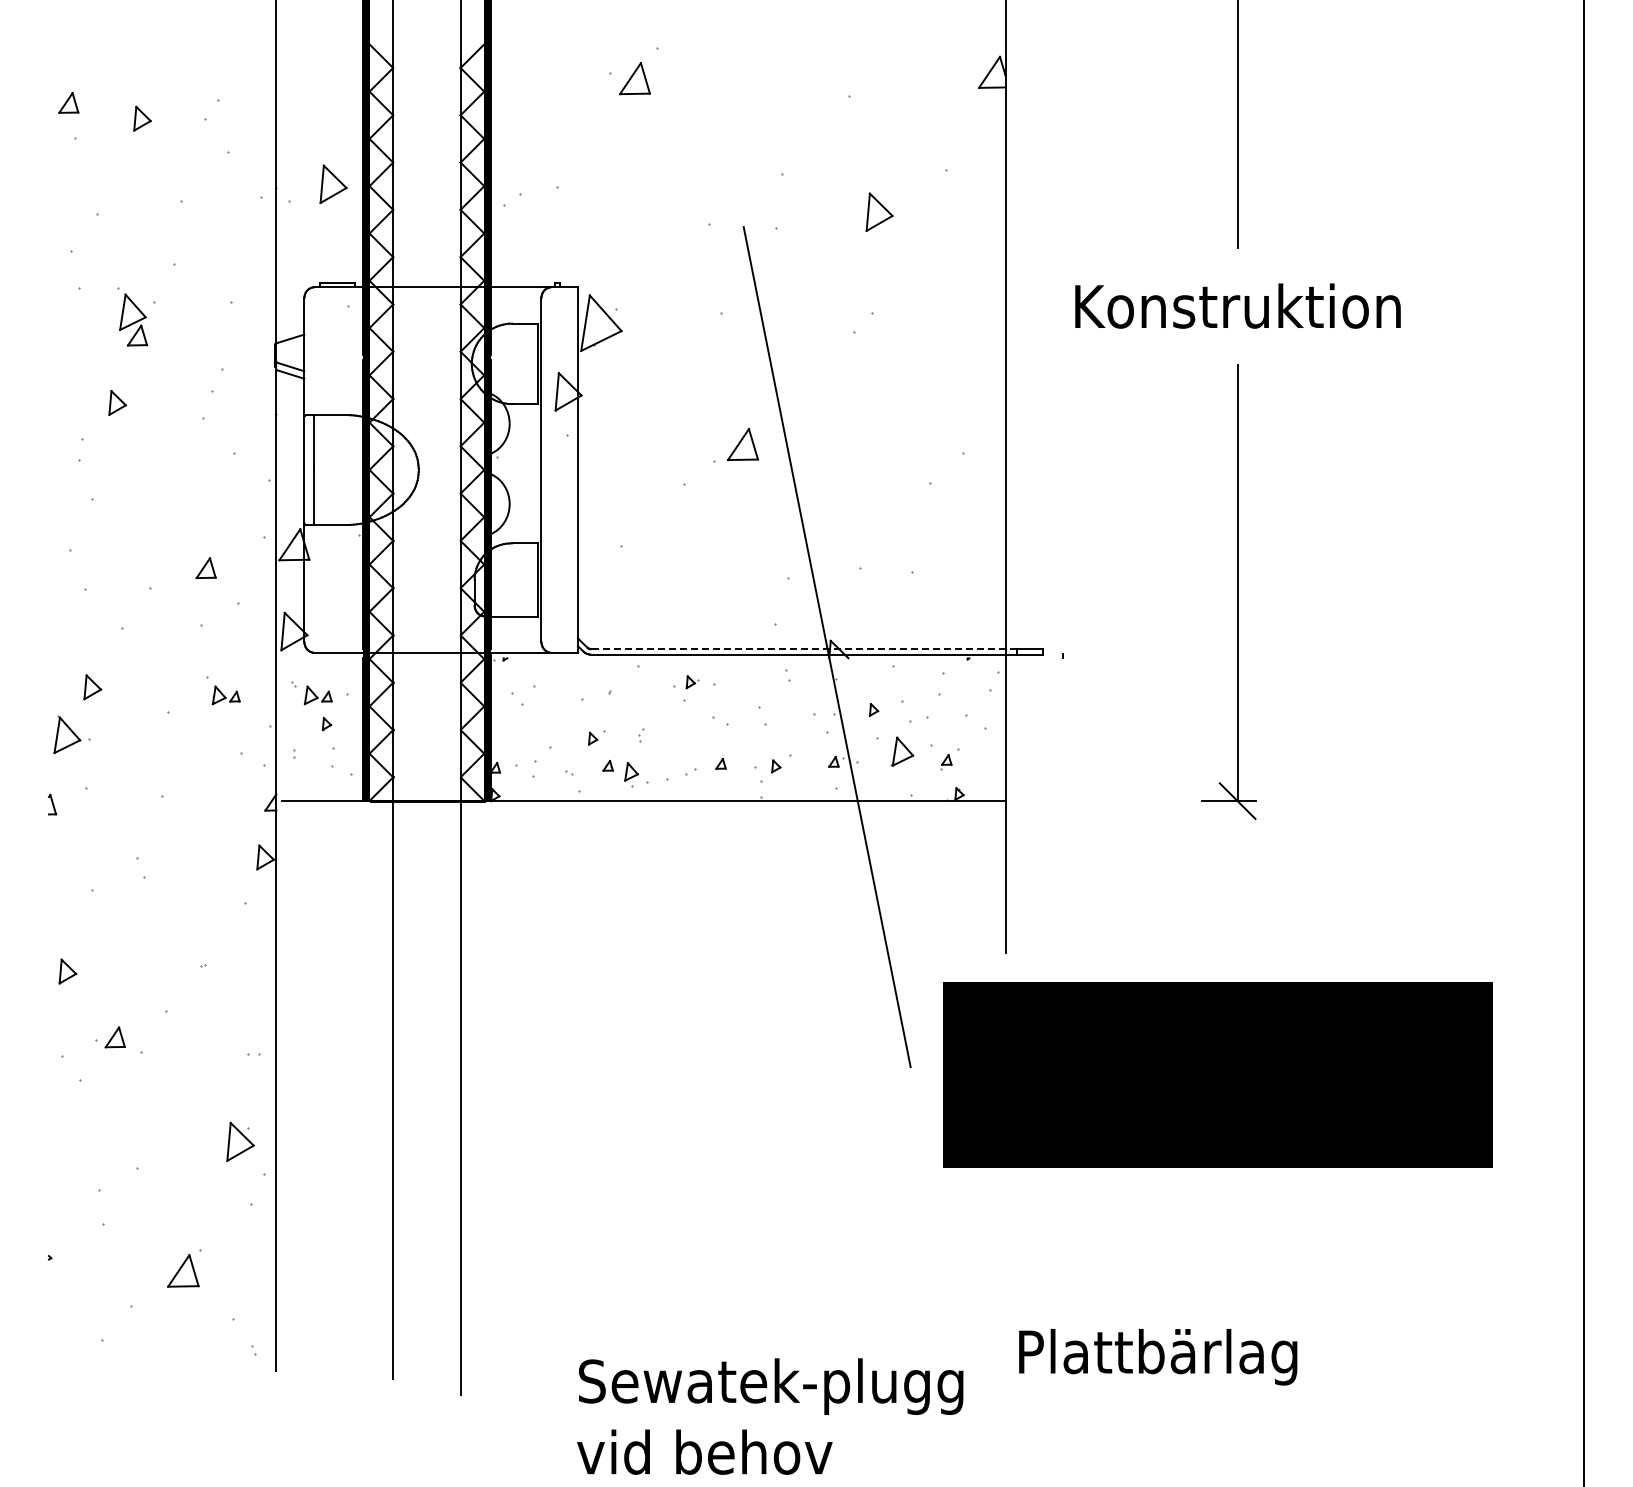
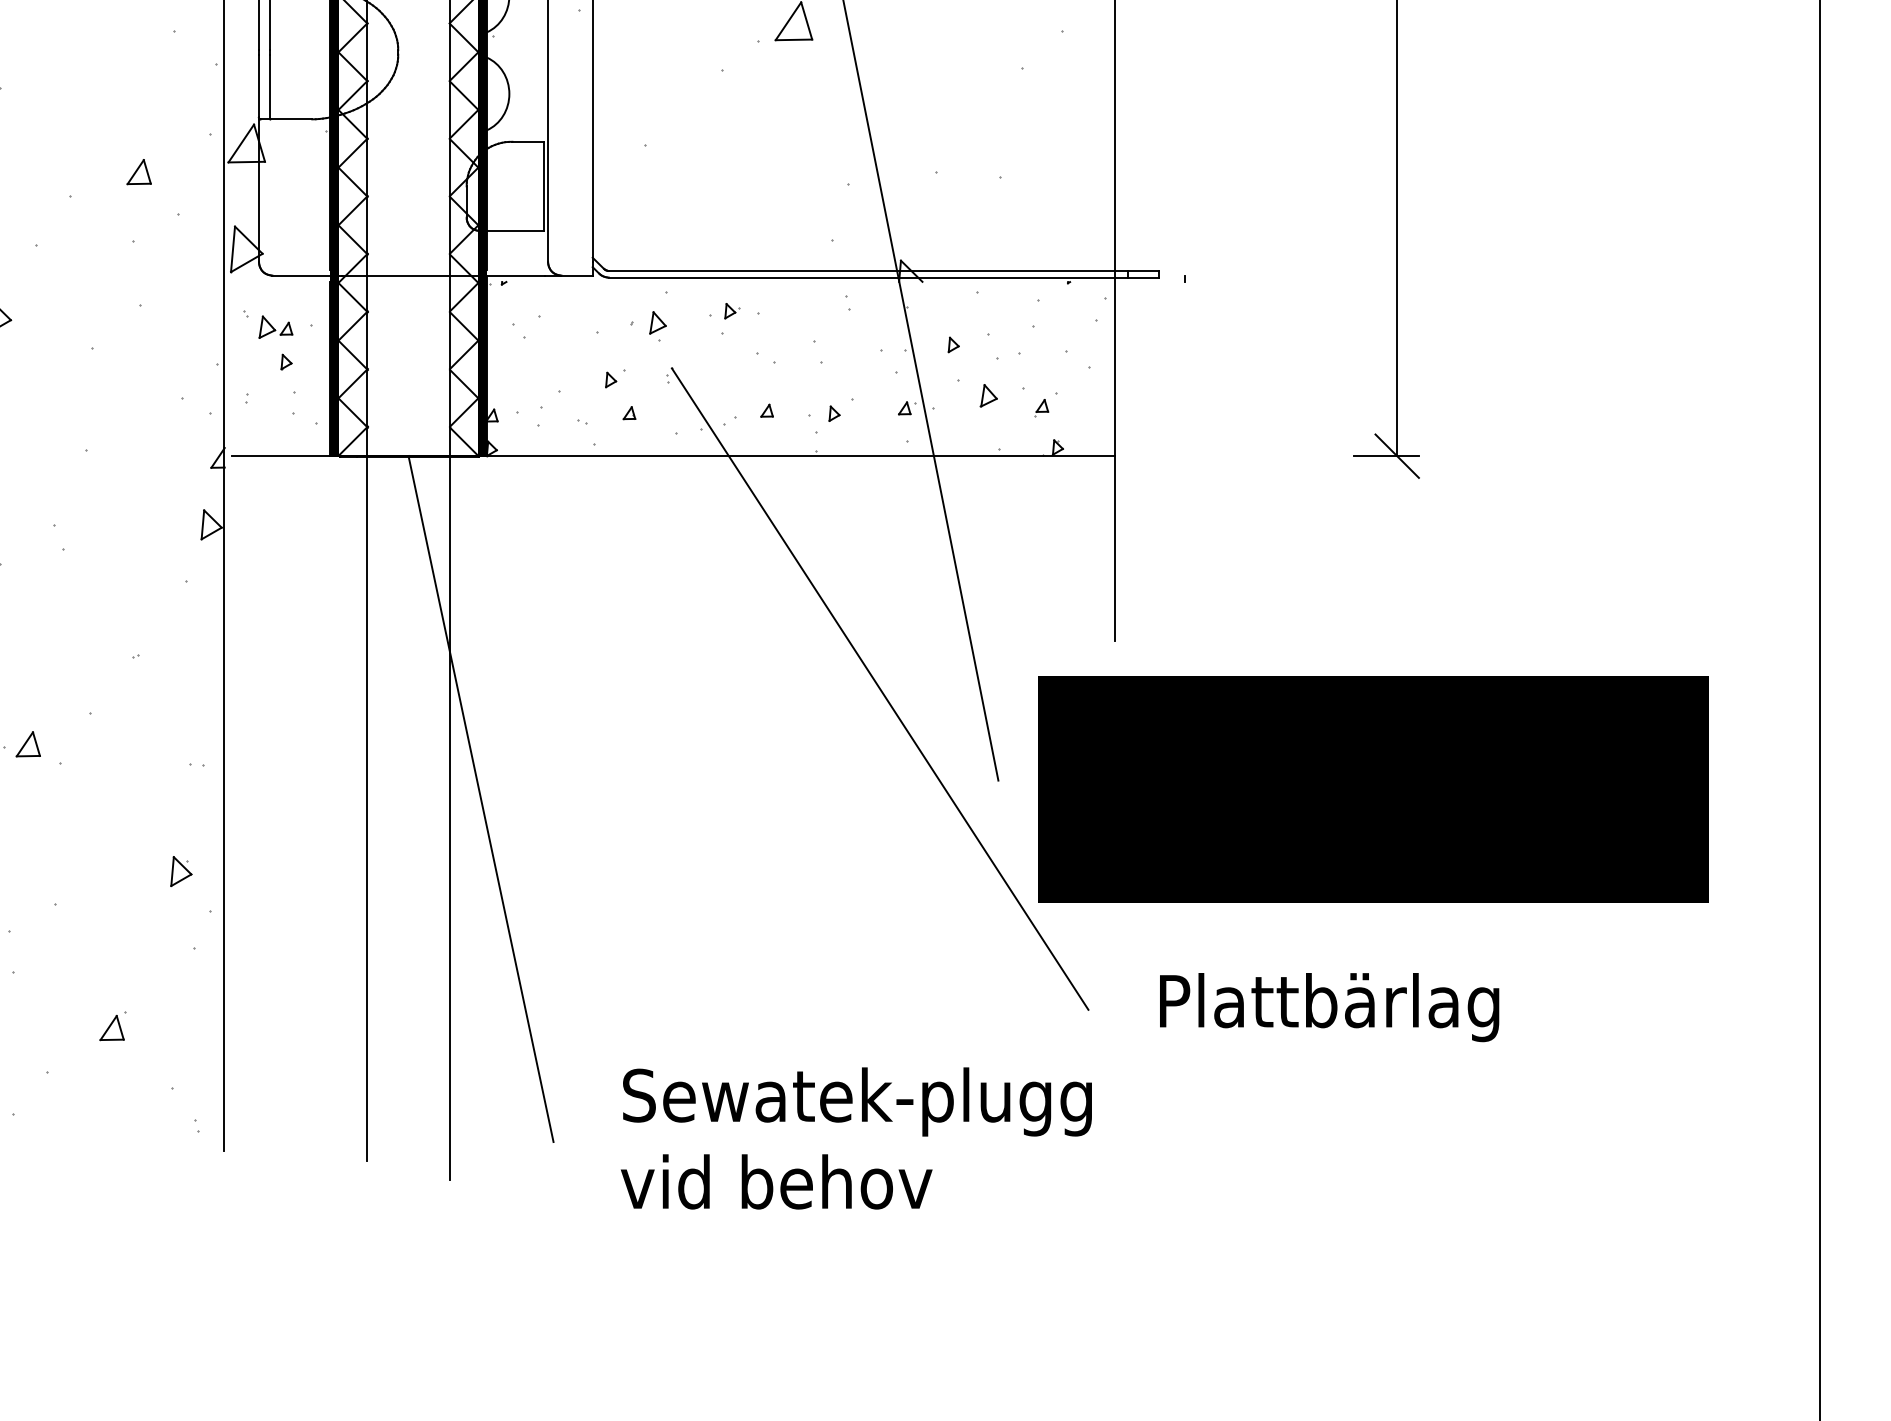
line: (804, 649) -> (868, 271), dashed -> solid
part: (225, 695) -> (162, 327), removed
part: (902, 751) -> (988, 395), size x0.62
part: (631, 774) -> (657, 326), moved
line: (813, 992) -> (879, 689), added
line: (486, 1082) -> (481, 799), added
part: (240, 1141) -> (181, 871), size x0.62
part: (184, 1268) -> (112, 1026), size x0.62
text: (1158, 1357) -> (1329, 1007), moved
text: (770, 1416) -> (856, 1138), moved

